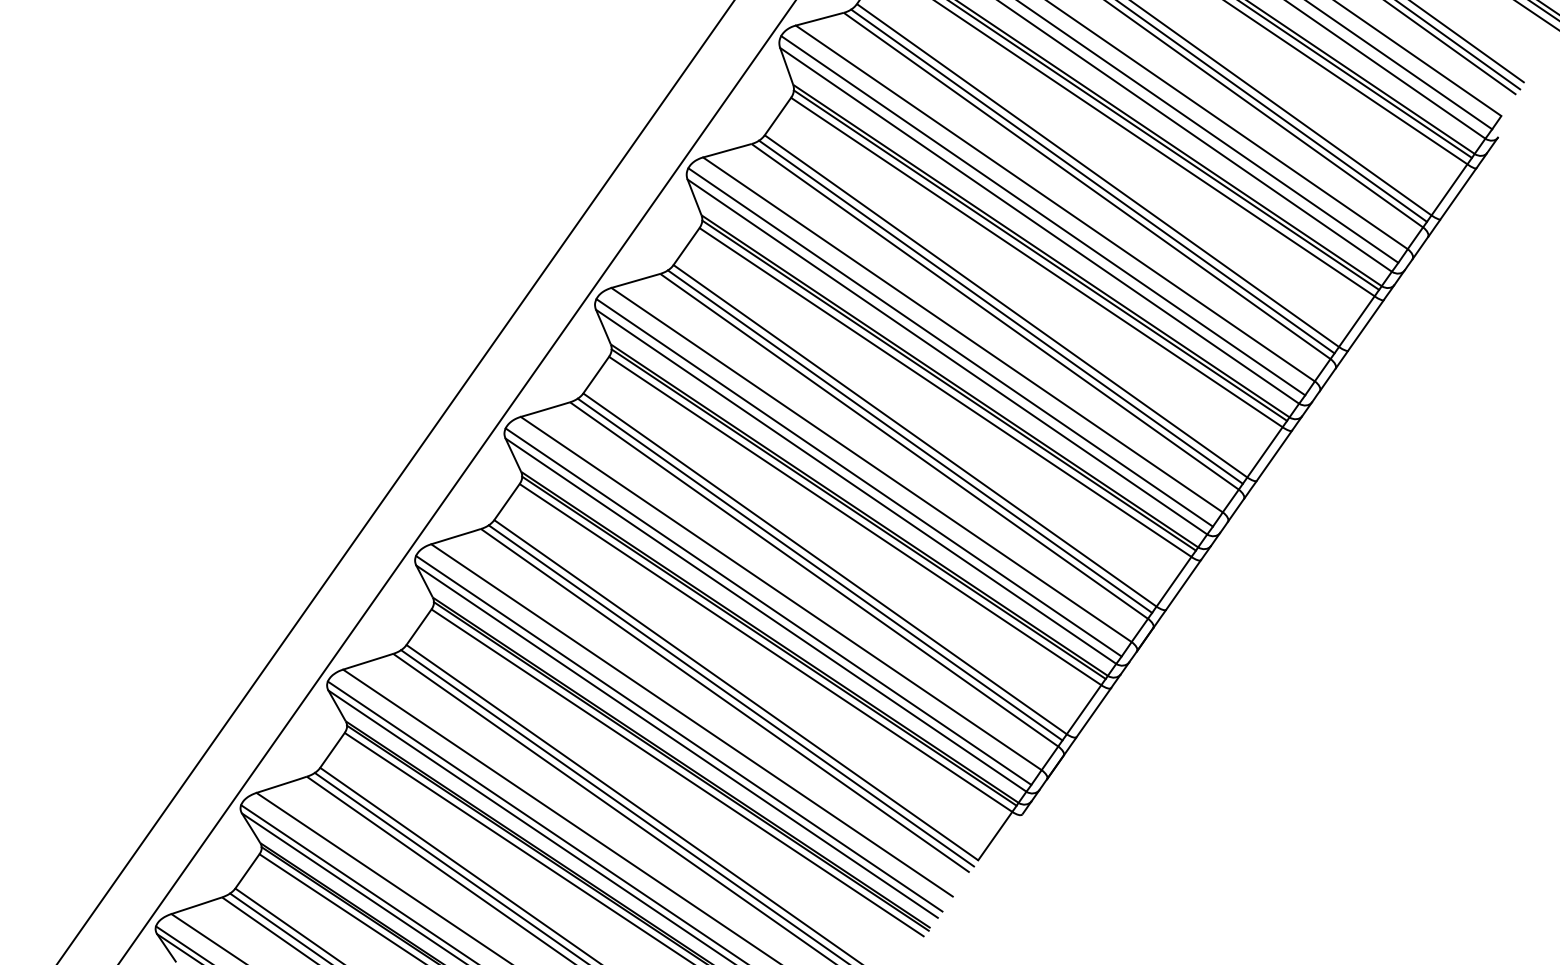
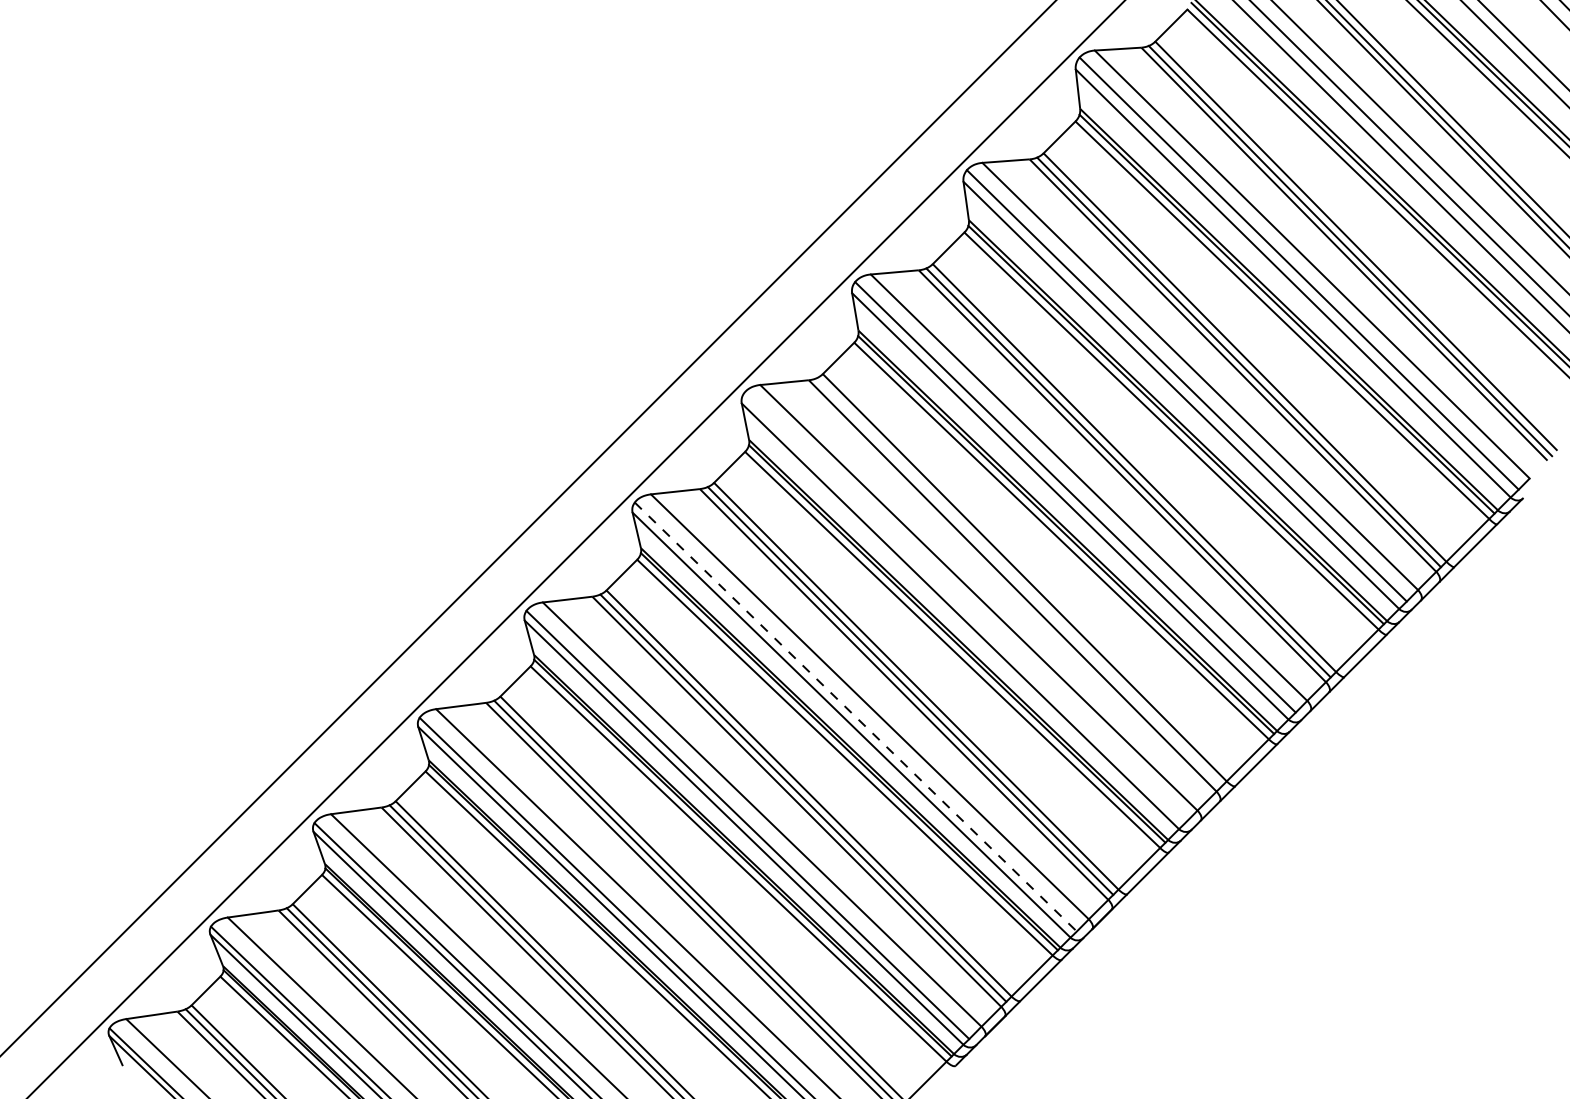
line: (1000, 312) -> (1018, 582), removed
line: (950, 347) -> (964, 607), removed
line: (858, 478) -> (855, 717), solid -> dashed

